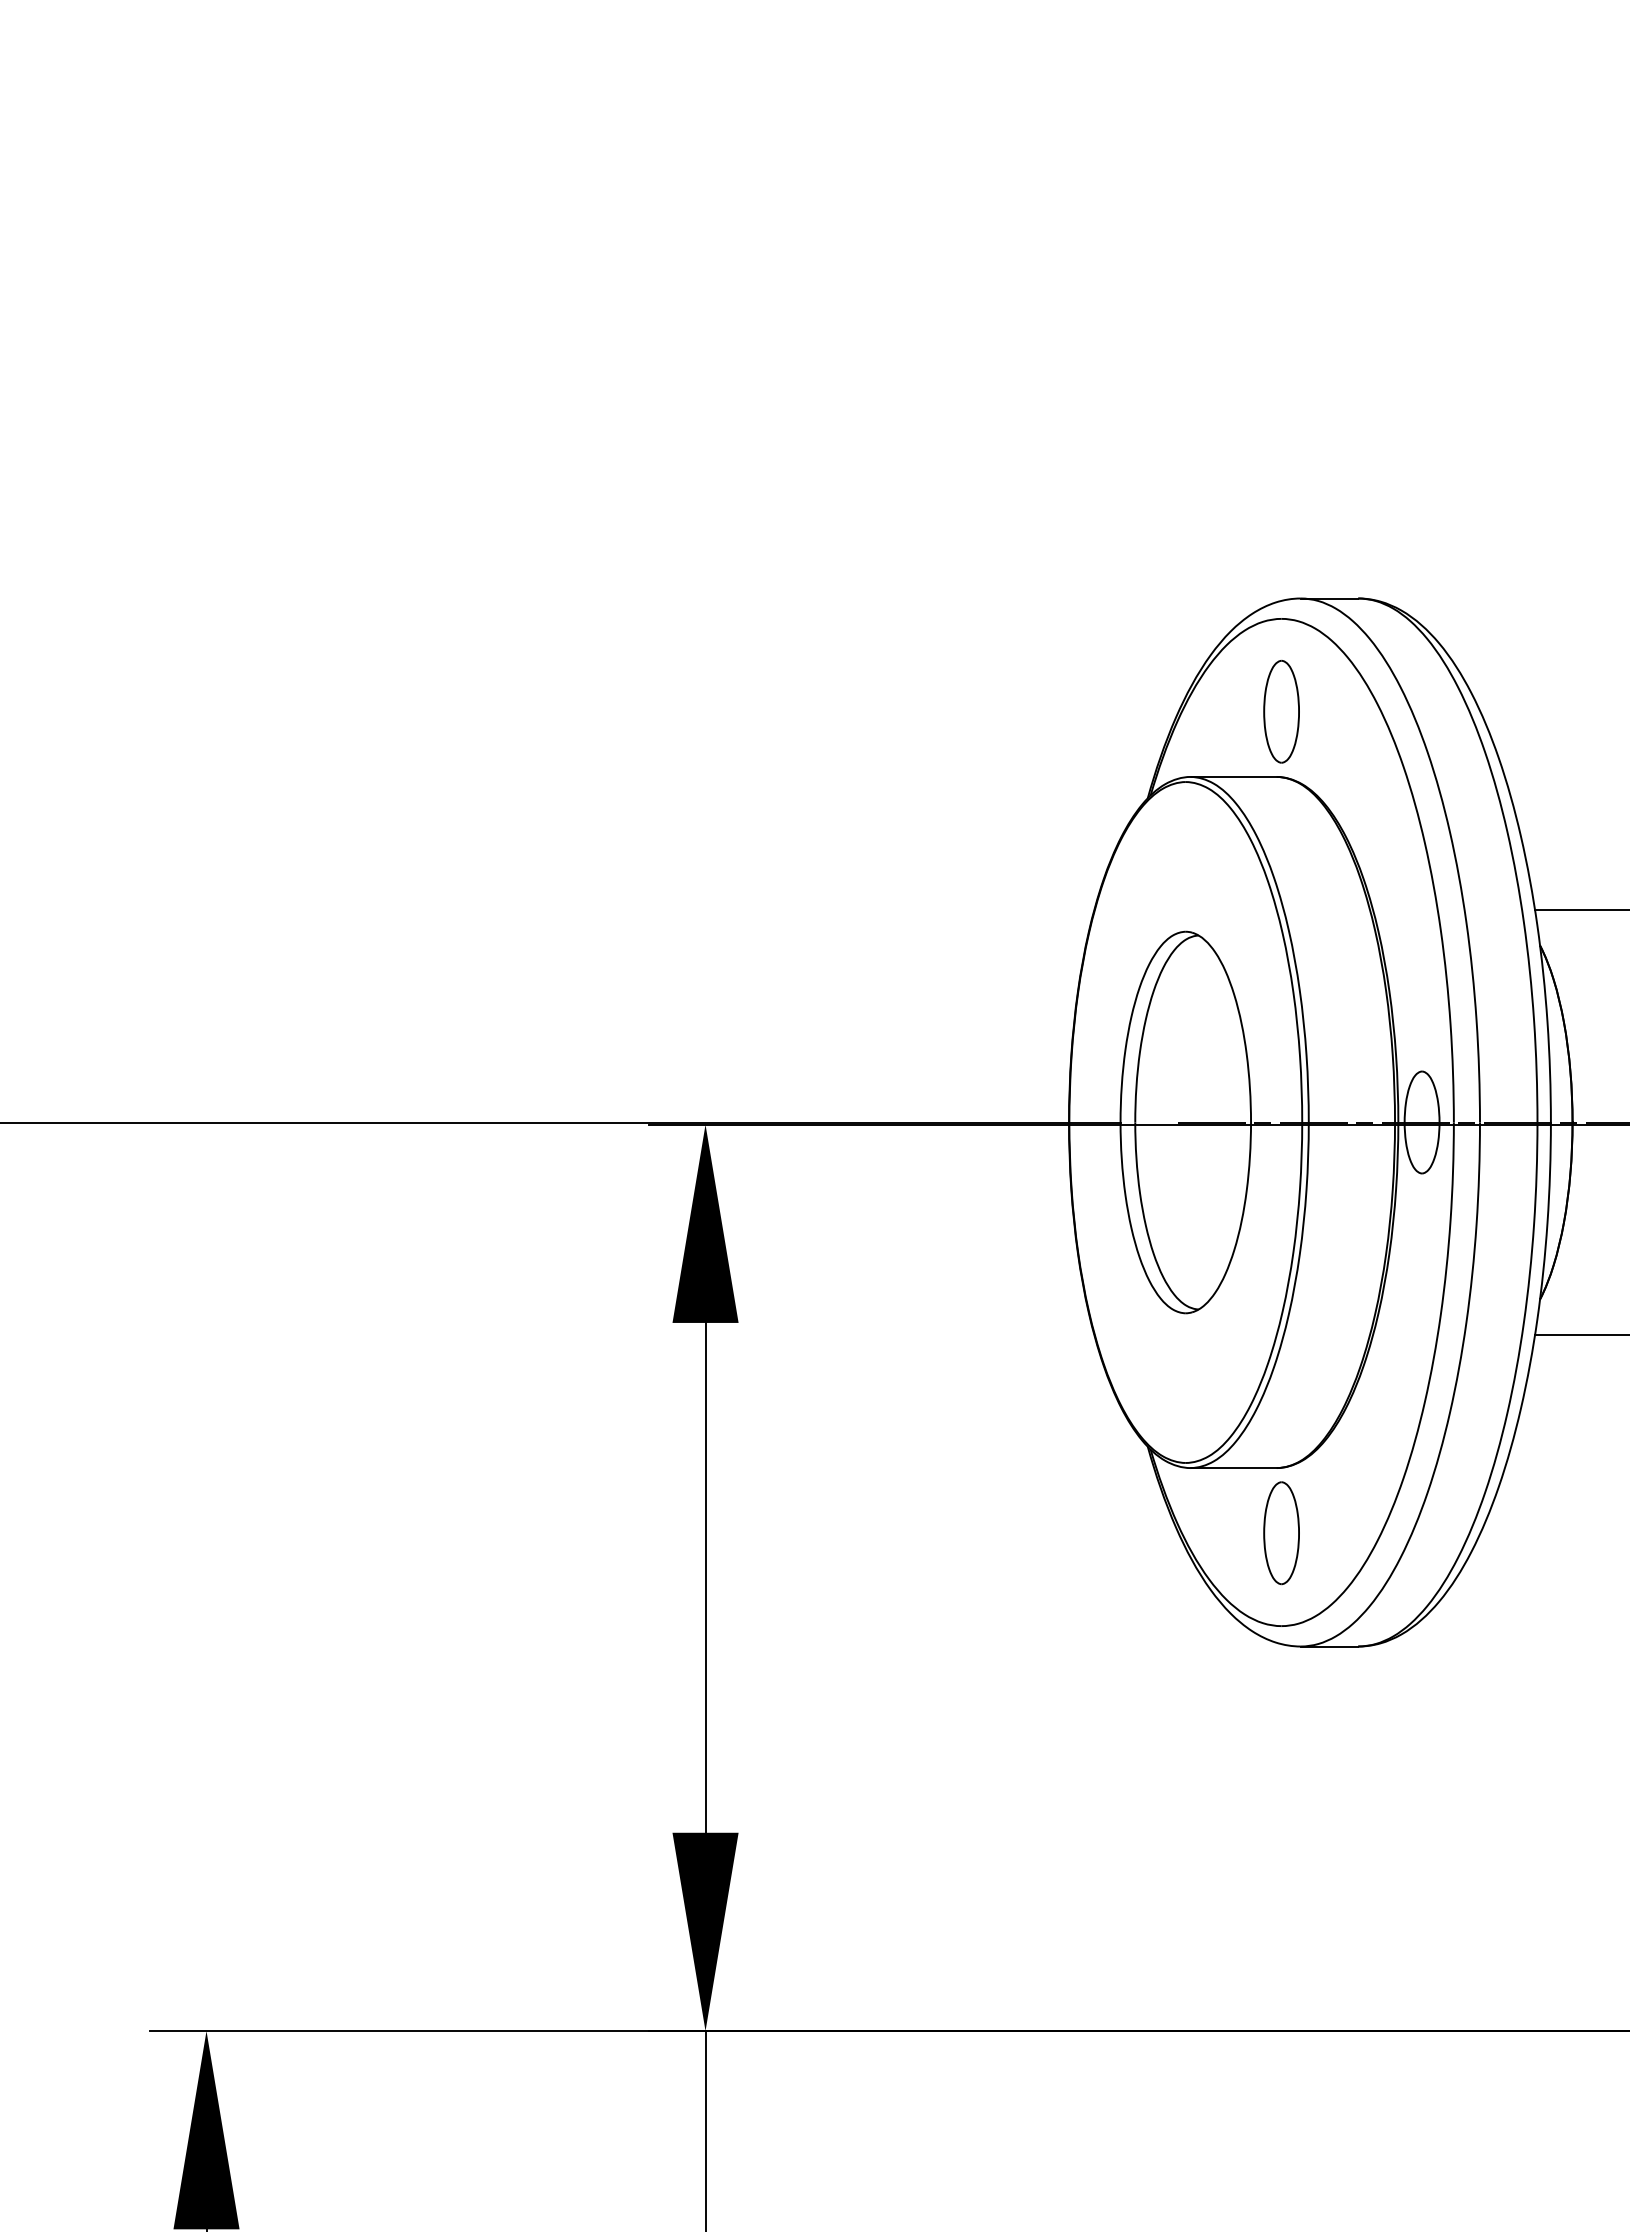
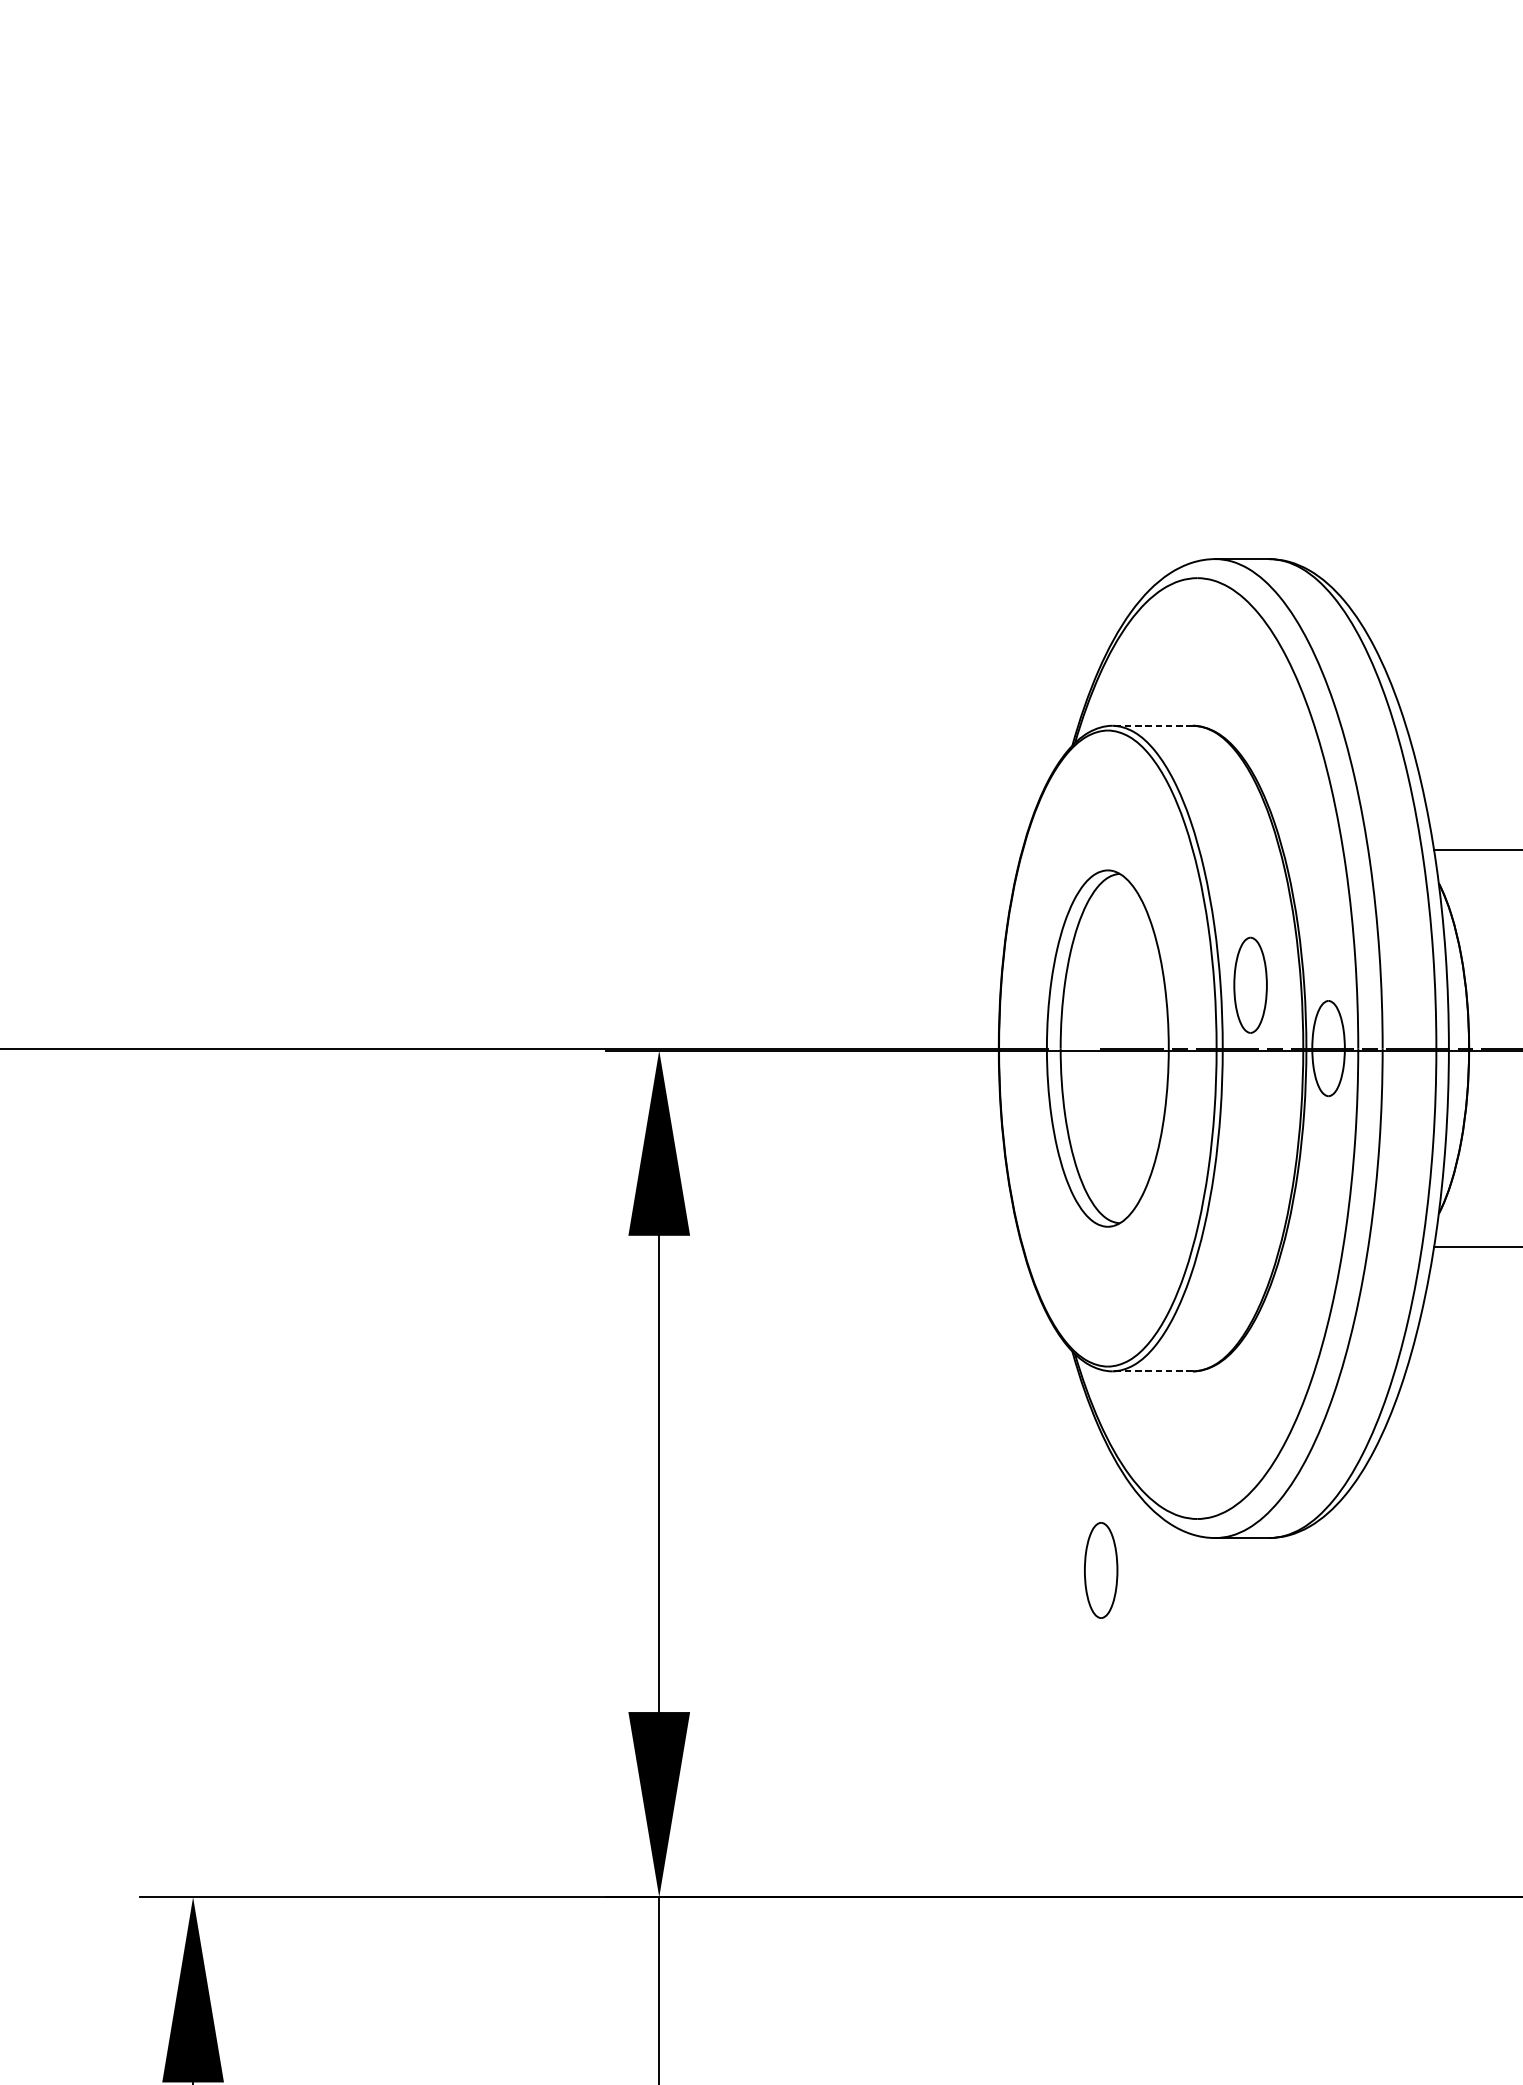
part: (1281, 711) -> (1250, 985), moved
line: (1233, 776) -> (1152, 725), solid -> dashed
line: (1233, 1468) -> (1152, 1371), solid -> dashed
part: (1281, 1533) -> (1101, 1570), moved

